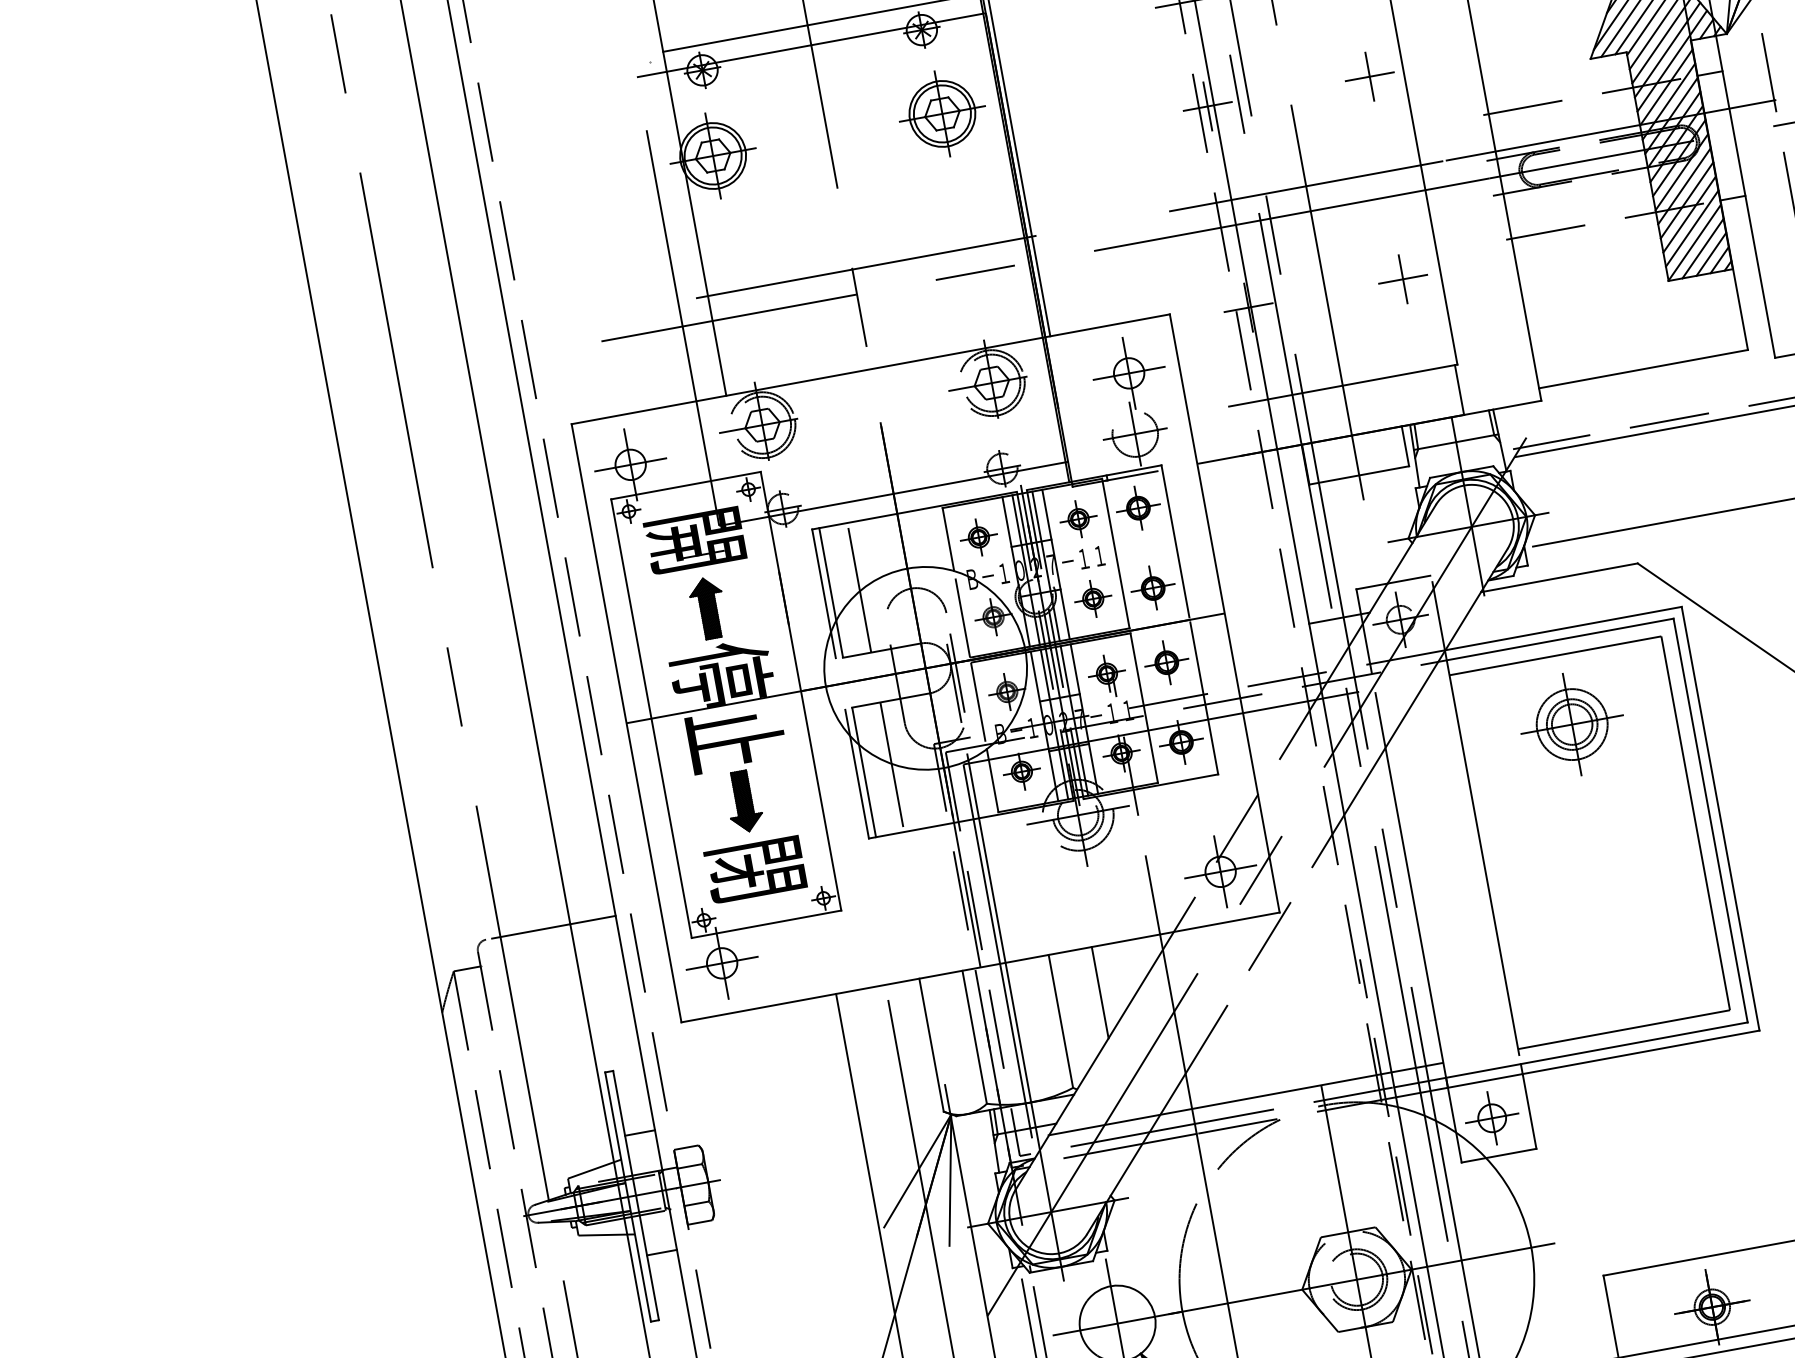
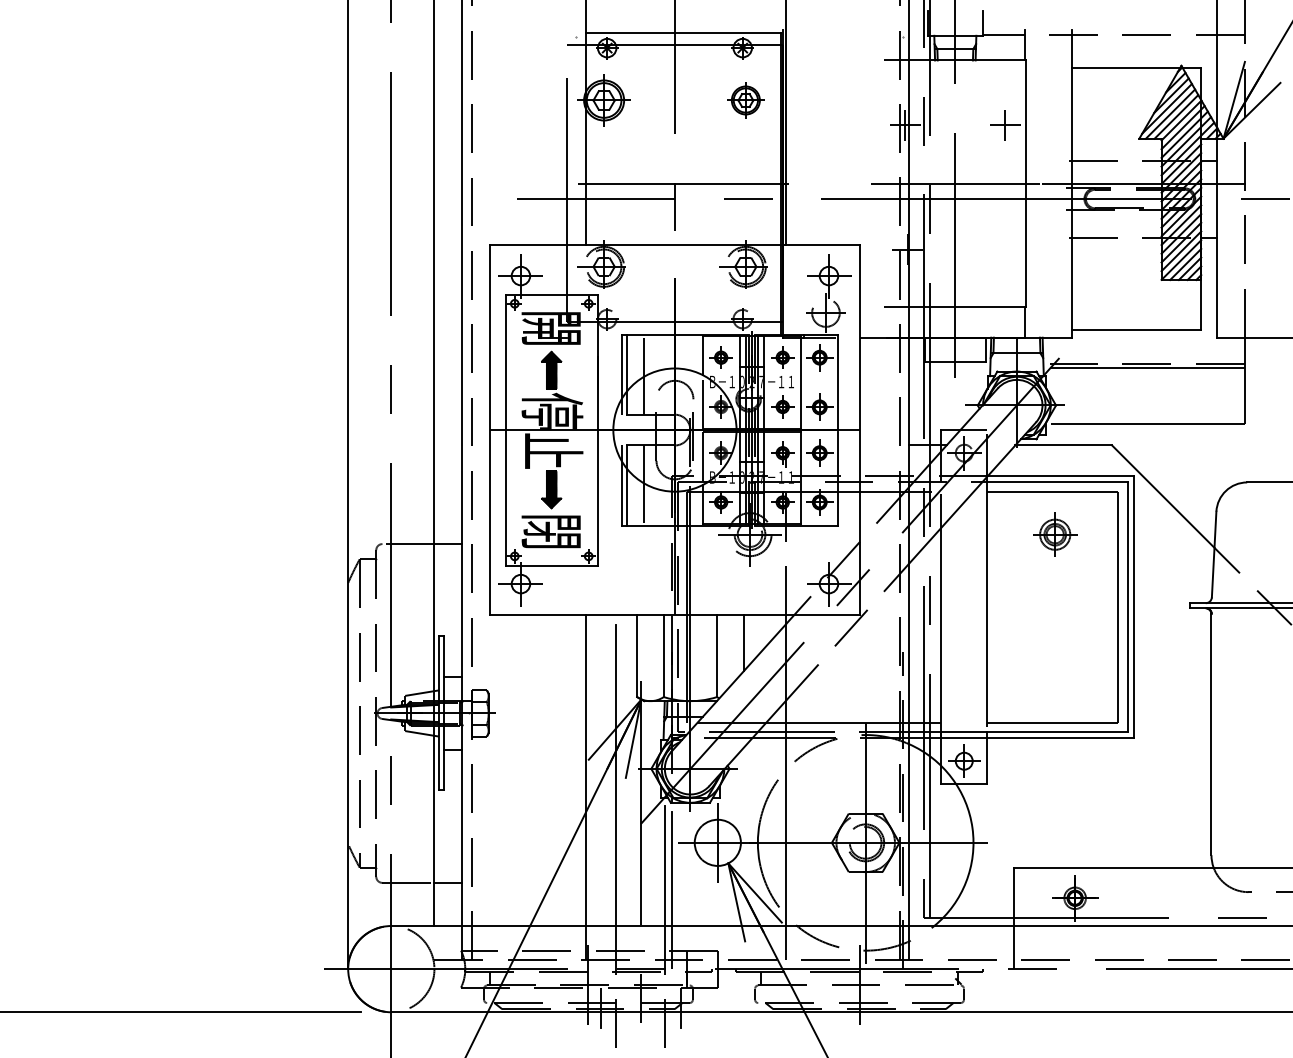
part: (941, 114) -> (745, 100), size x0.7
part: (1402, 278) -> (1002, 249), removed
part: (1570, 724) -> (1054, 534), size x0.7

